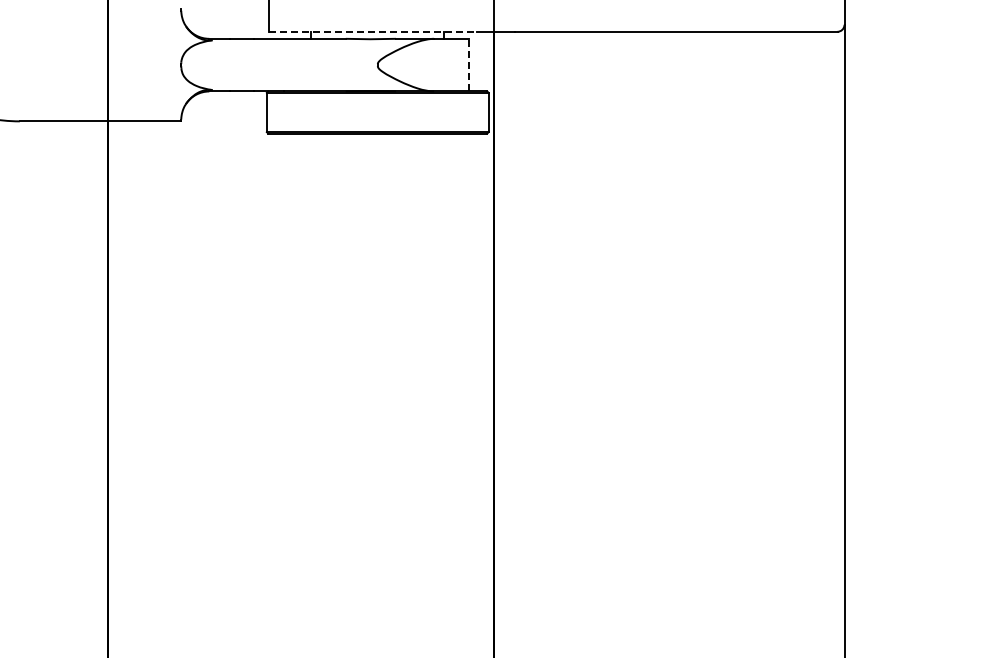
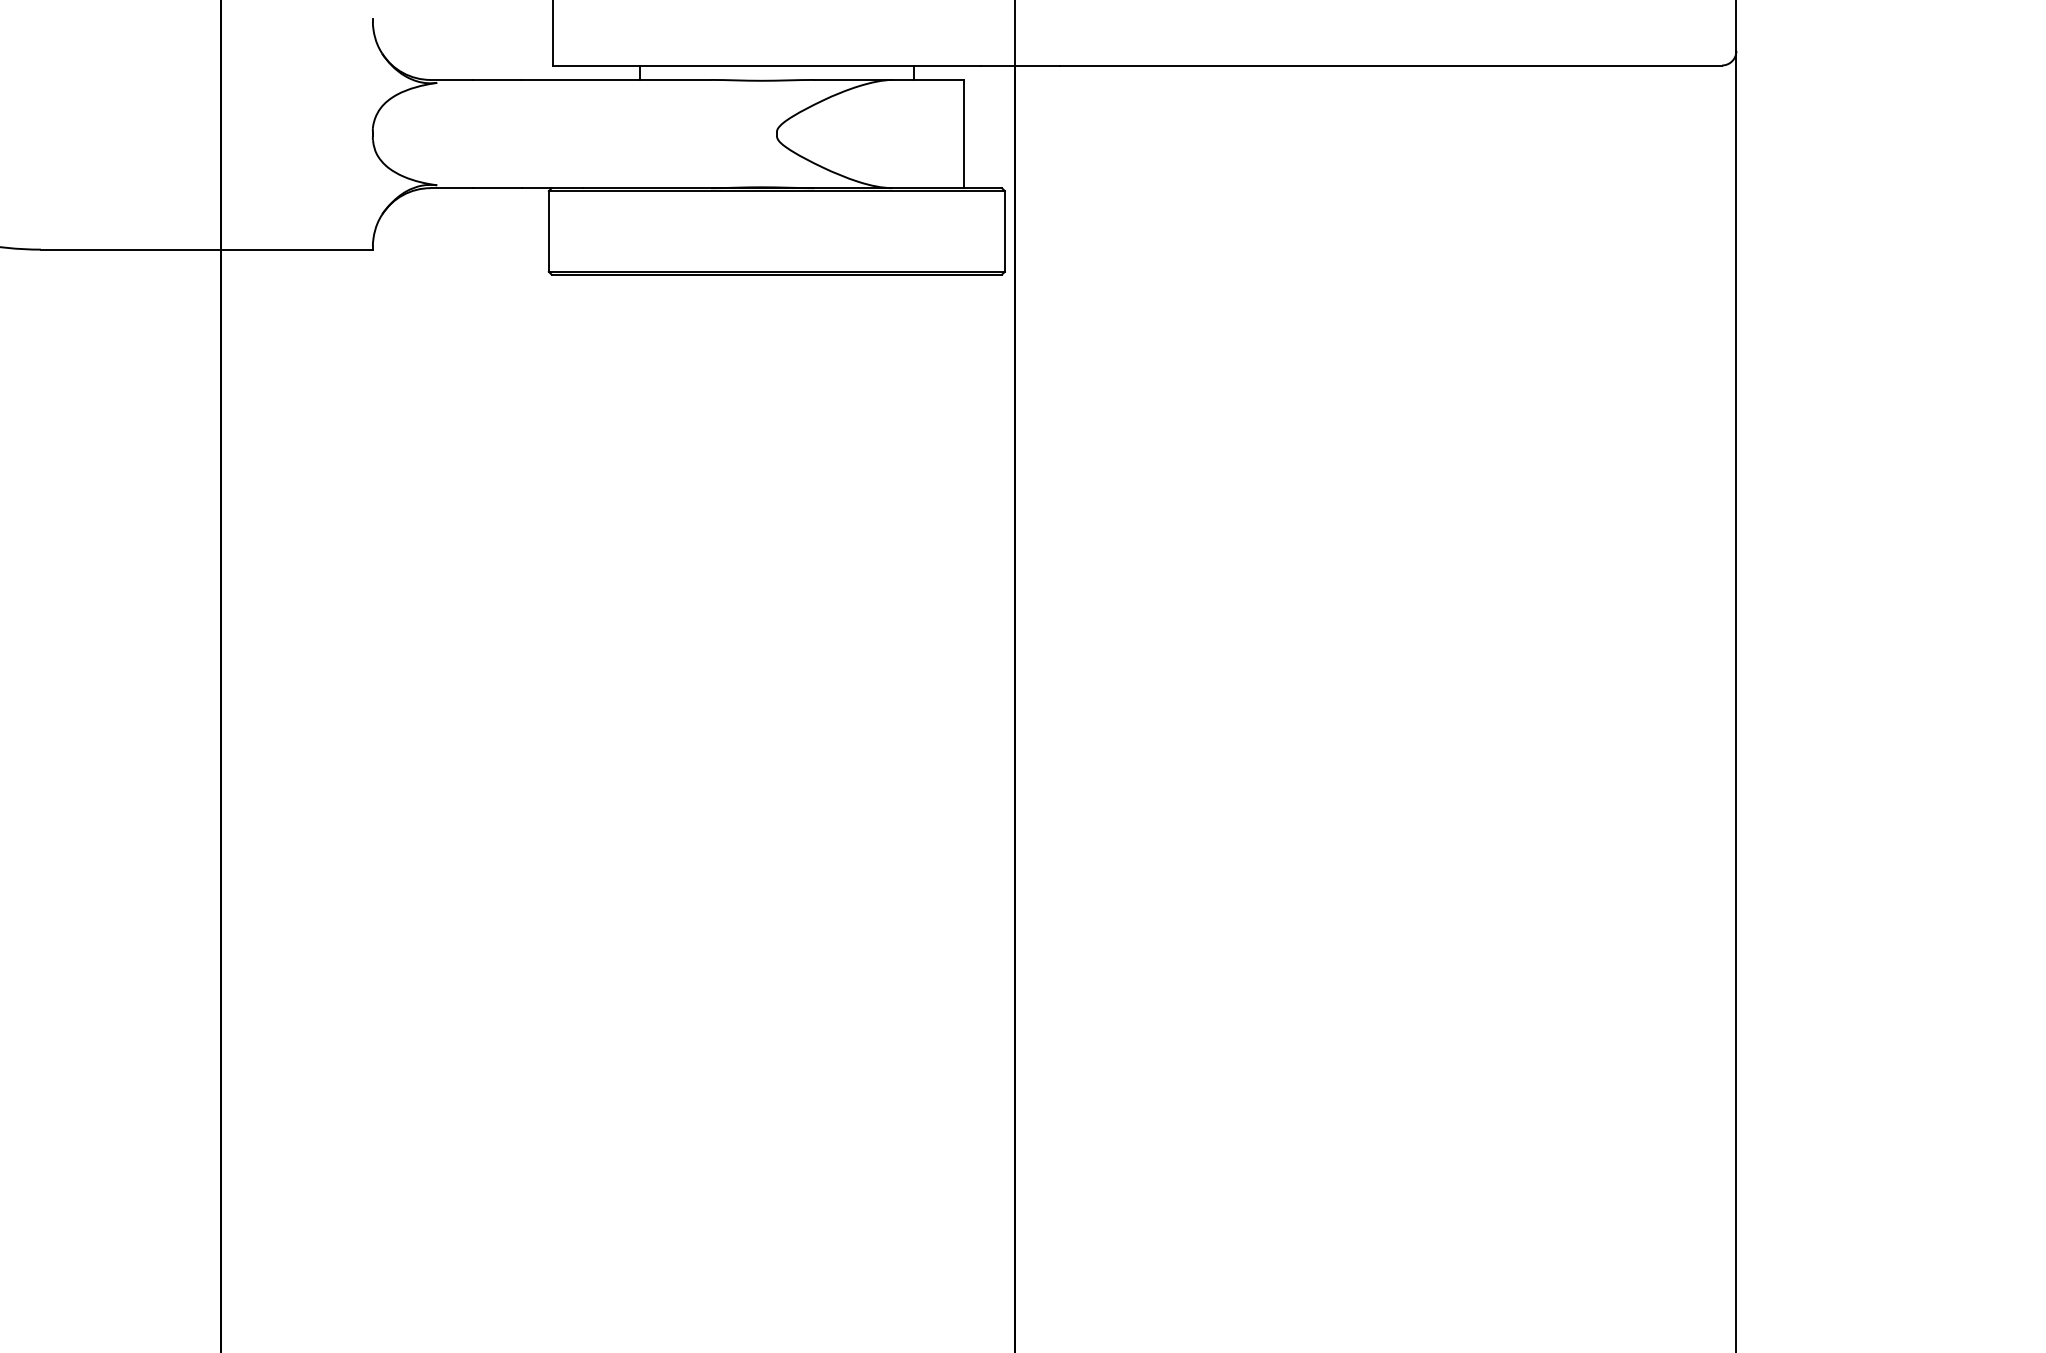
line: (373, 31) -> (768, 64), dashed -> solid
line: (469, 64) -> (965, 132), dashed -> solid

